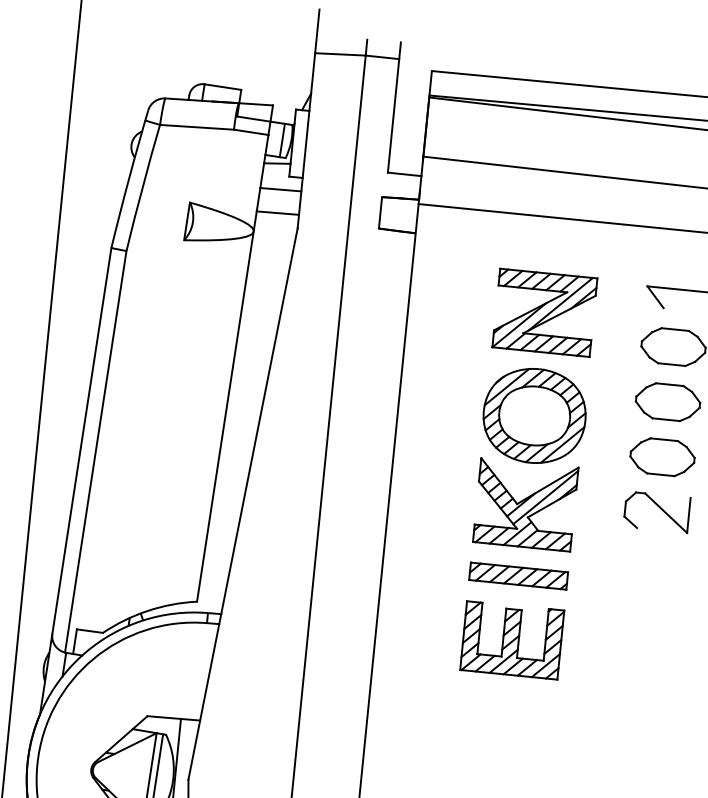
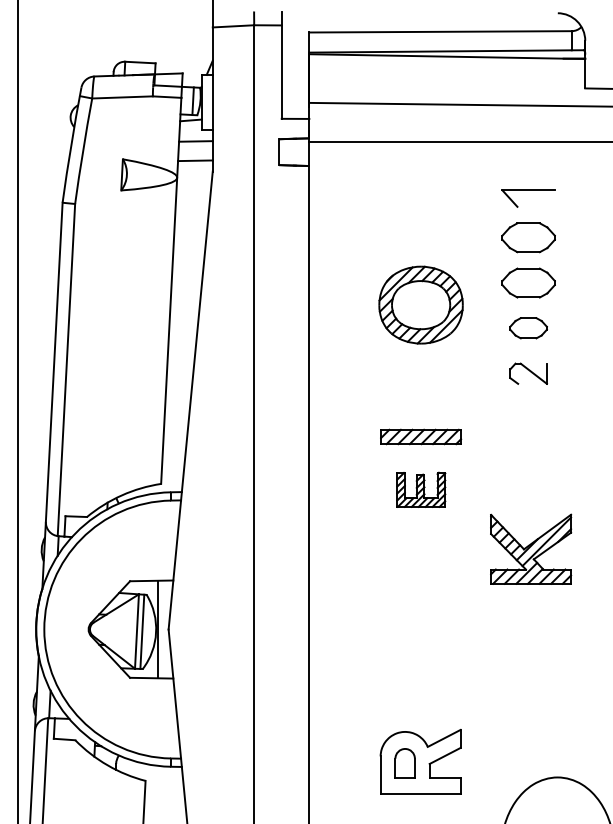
part: (545, 311) -> (421, 219), removed
part: (662, 456) -> (528, 327), size x0.7
part: (526, 503) -> (531, 548), moved
part: (656, 512) -> (528, 373), size x0.7
part: (512, 640) -> (421, 489), size x0.6

